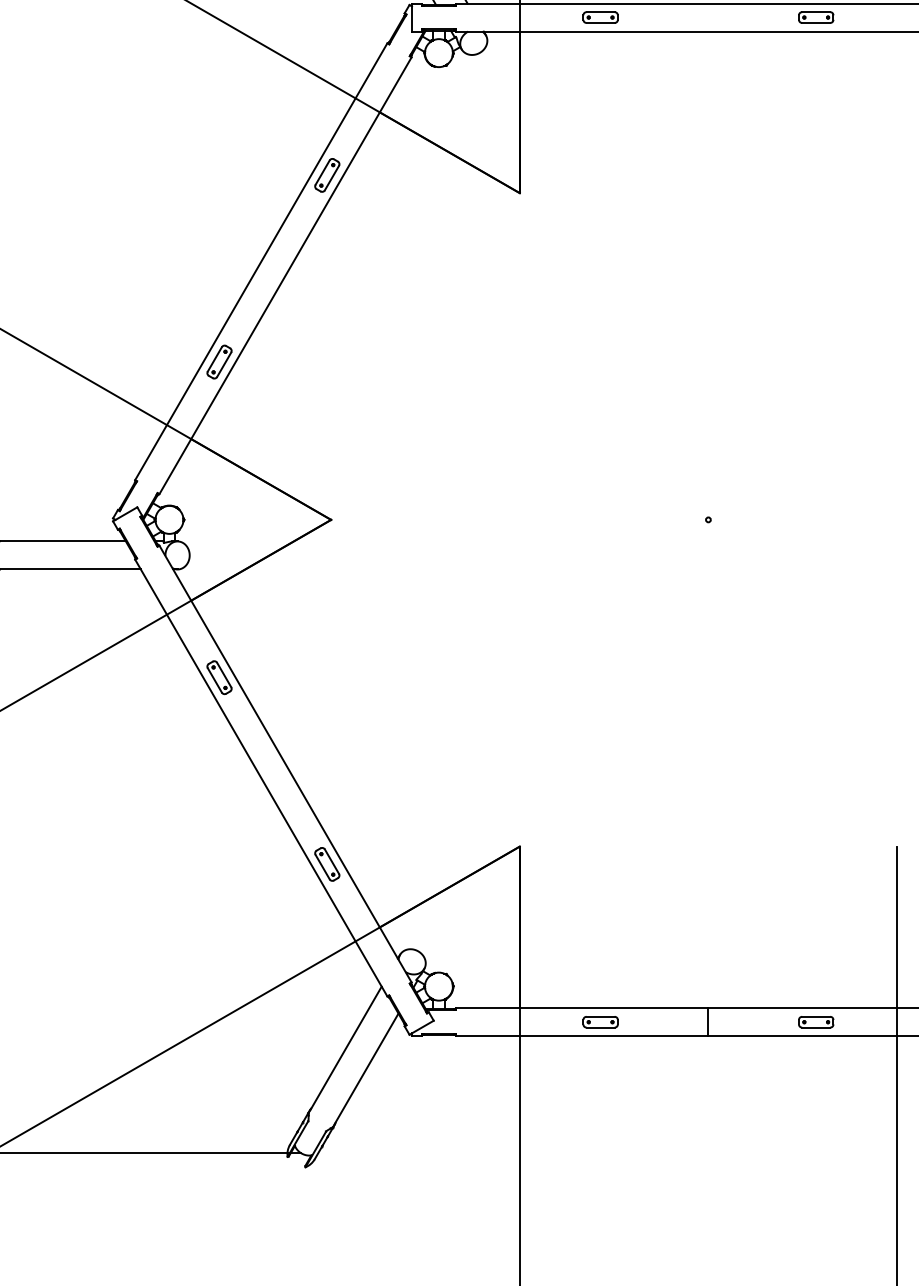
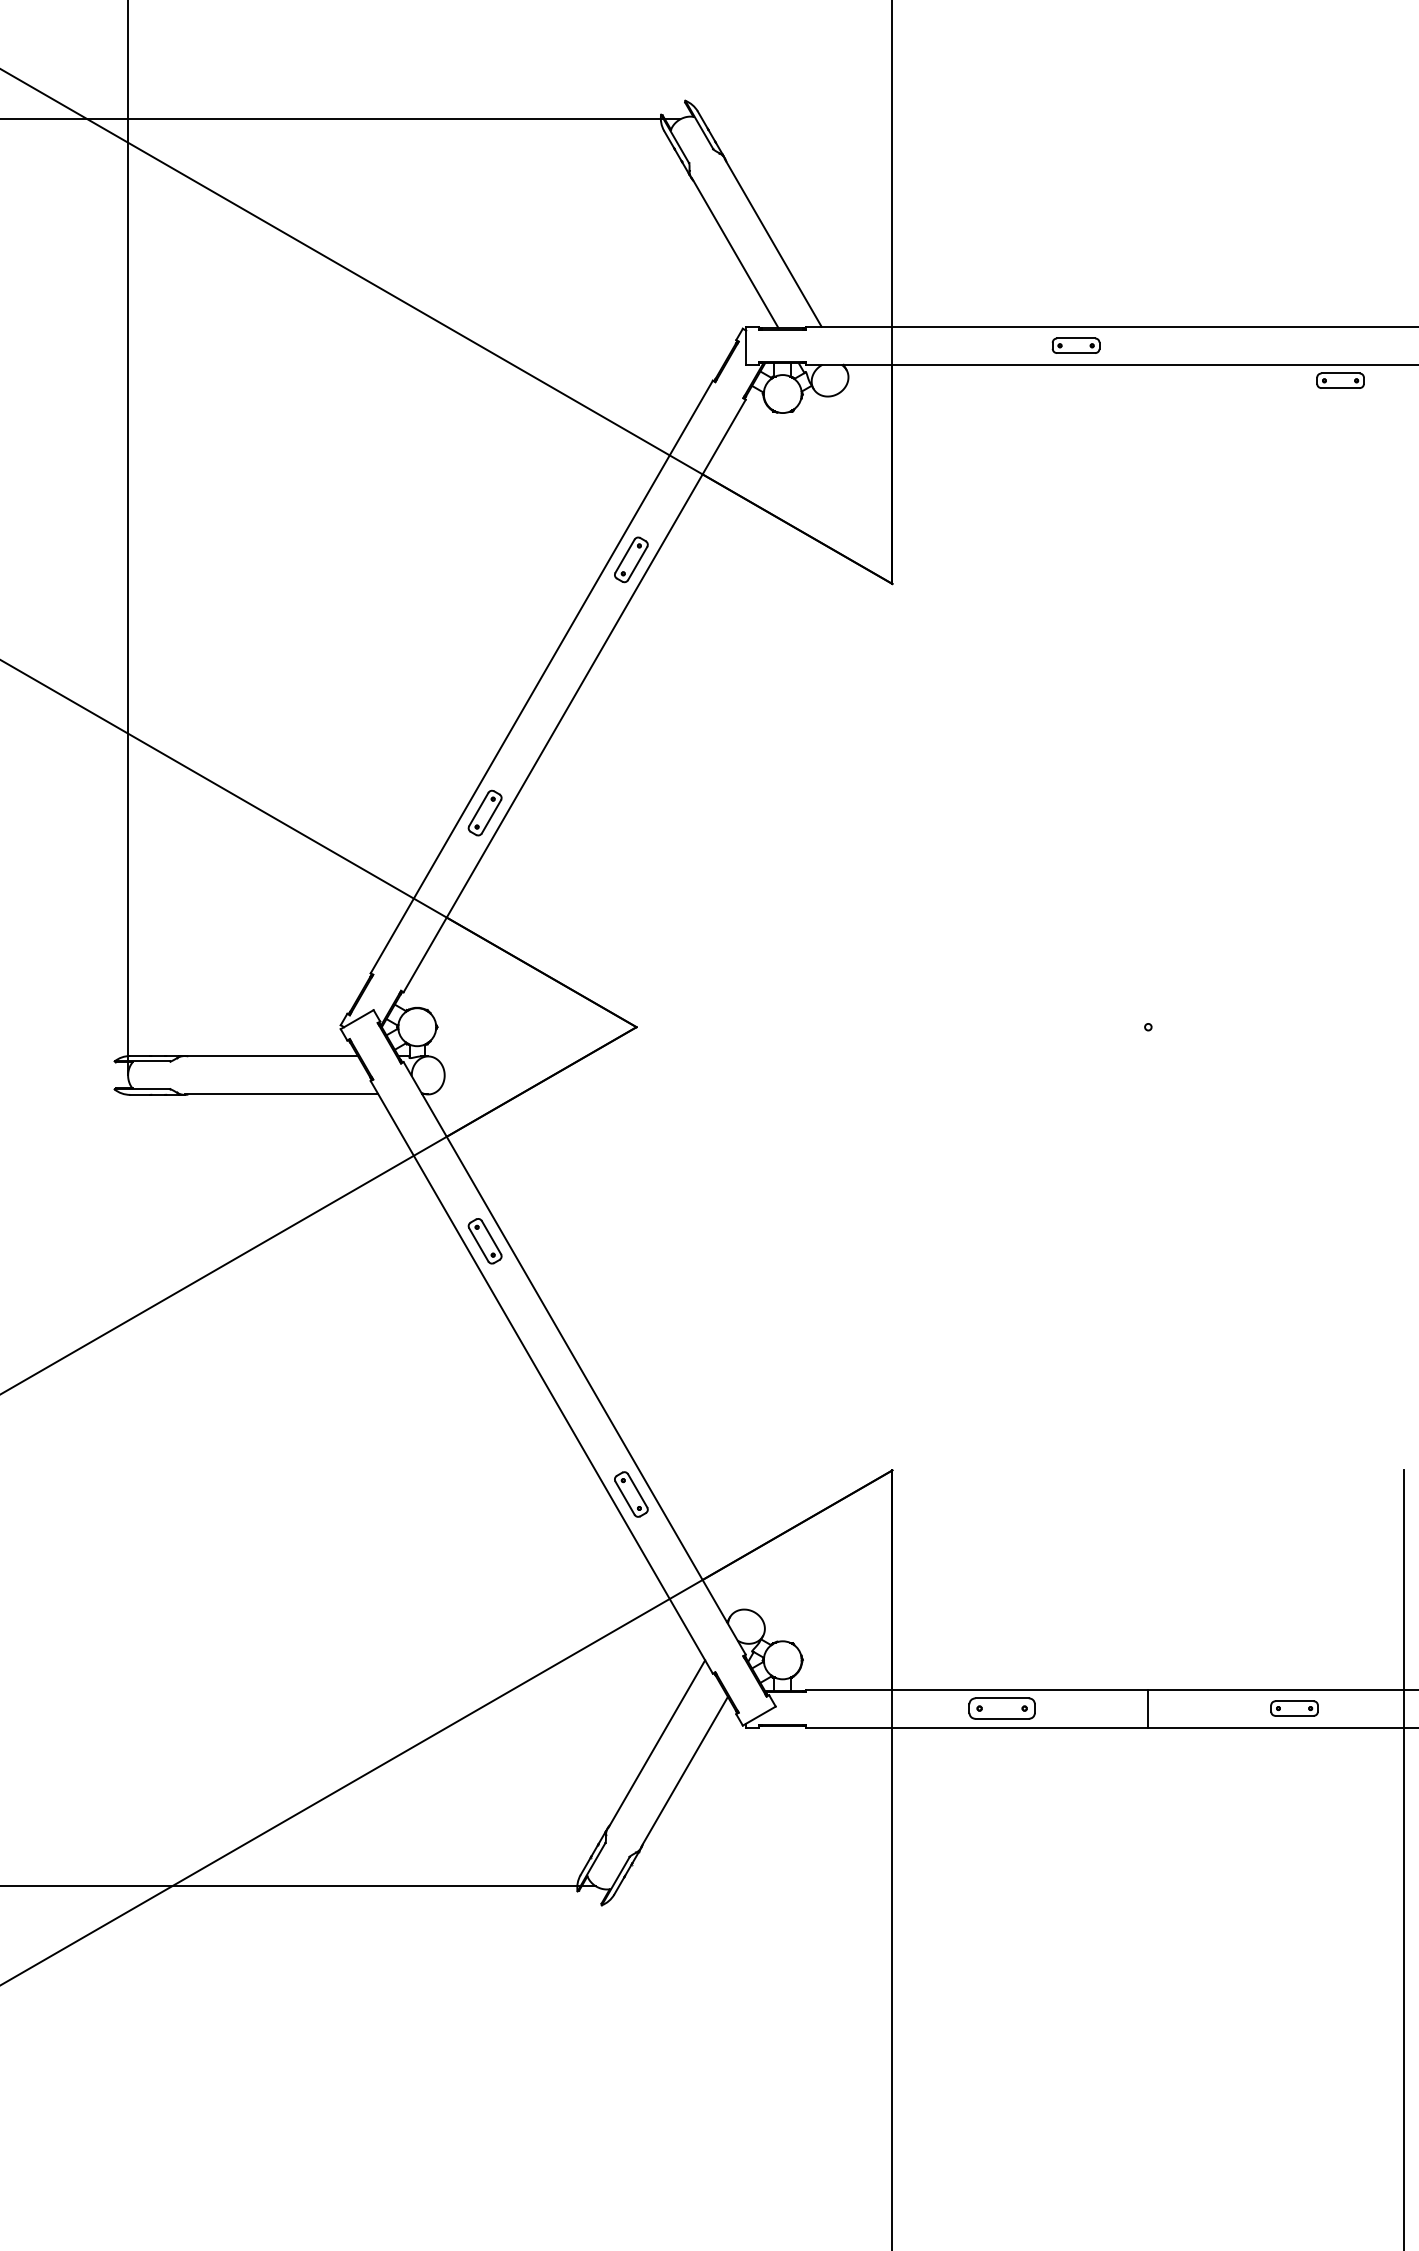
part: (600, 17) -> (1075, 345), moved
part: (816, 17) -> (1340, 380), moved
part: (600, 1022) -> (1001, 1708), size x1.4

